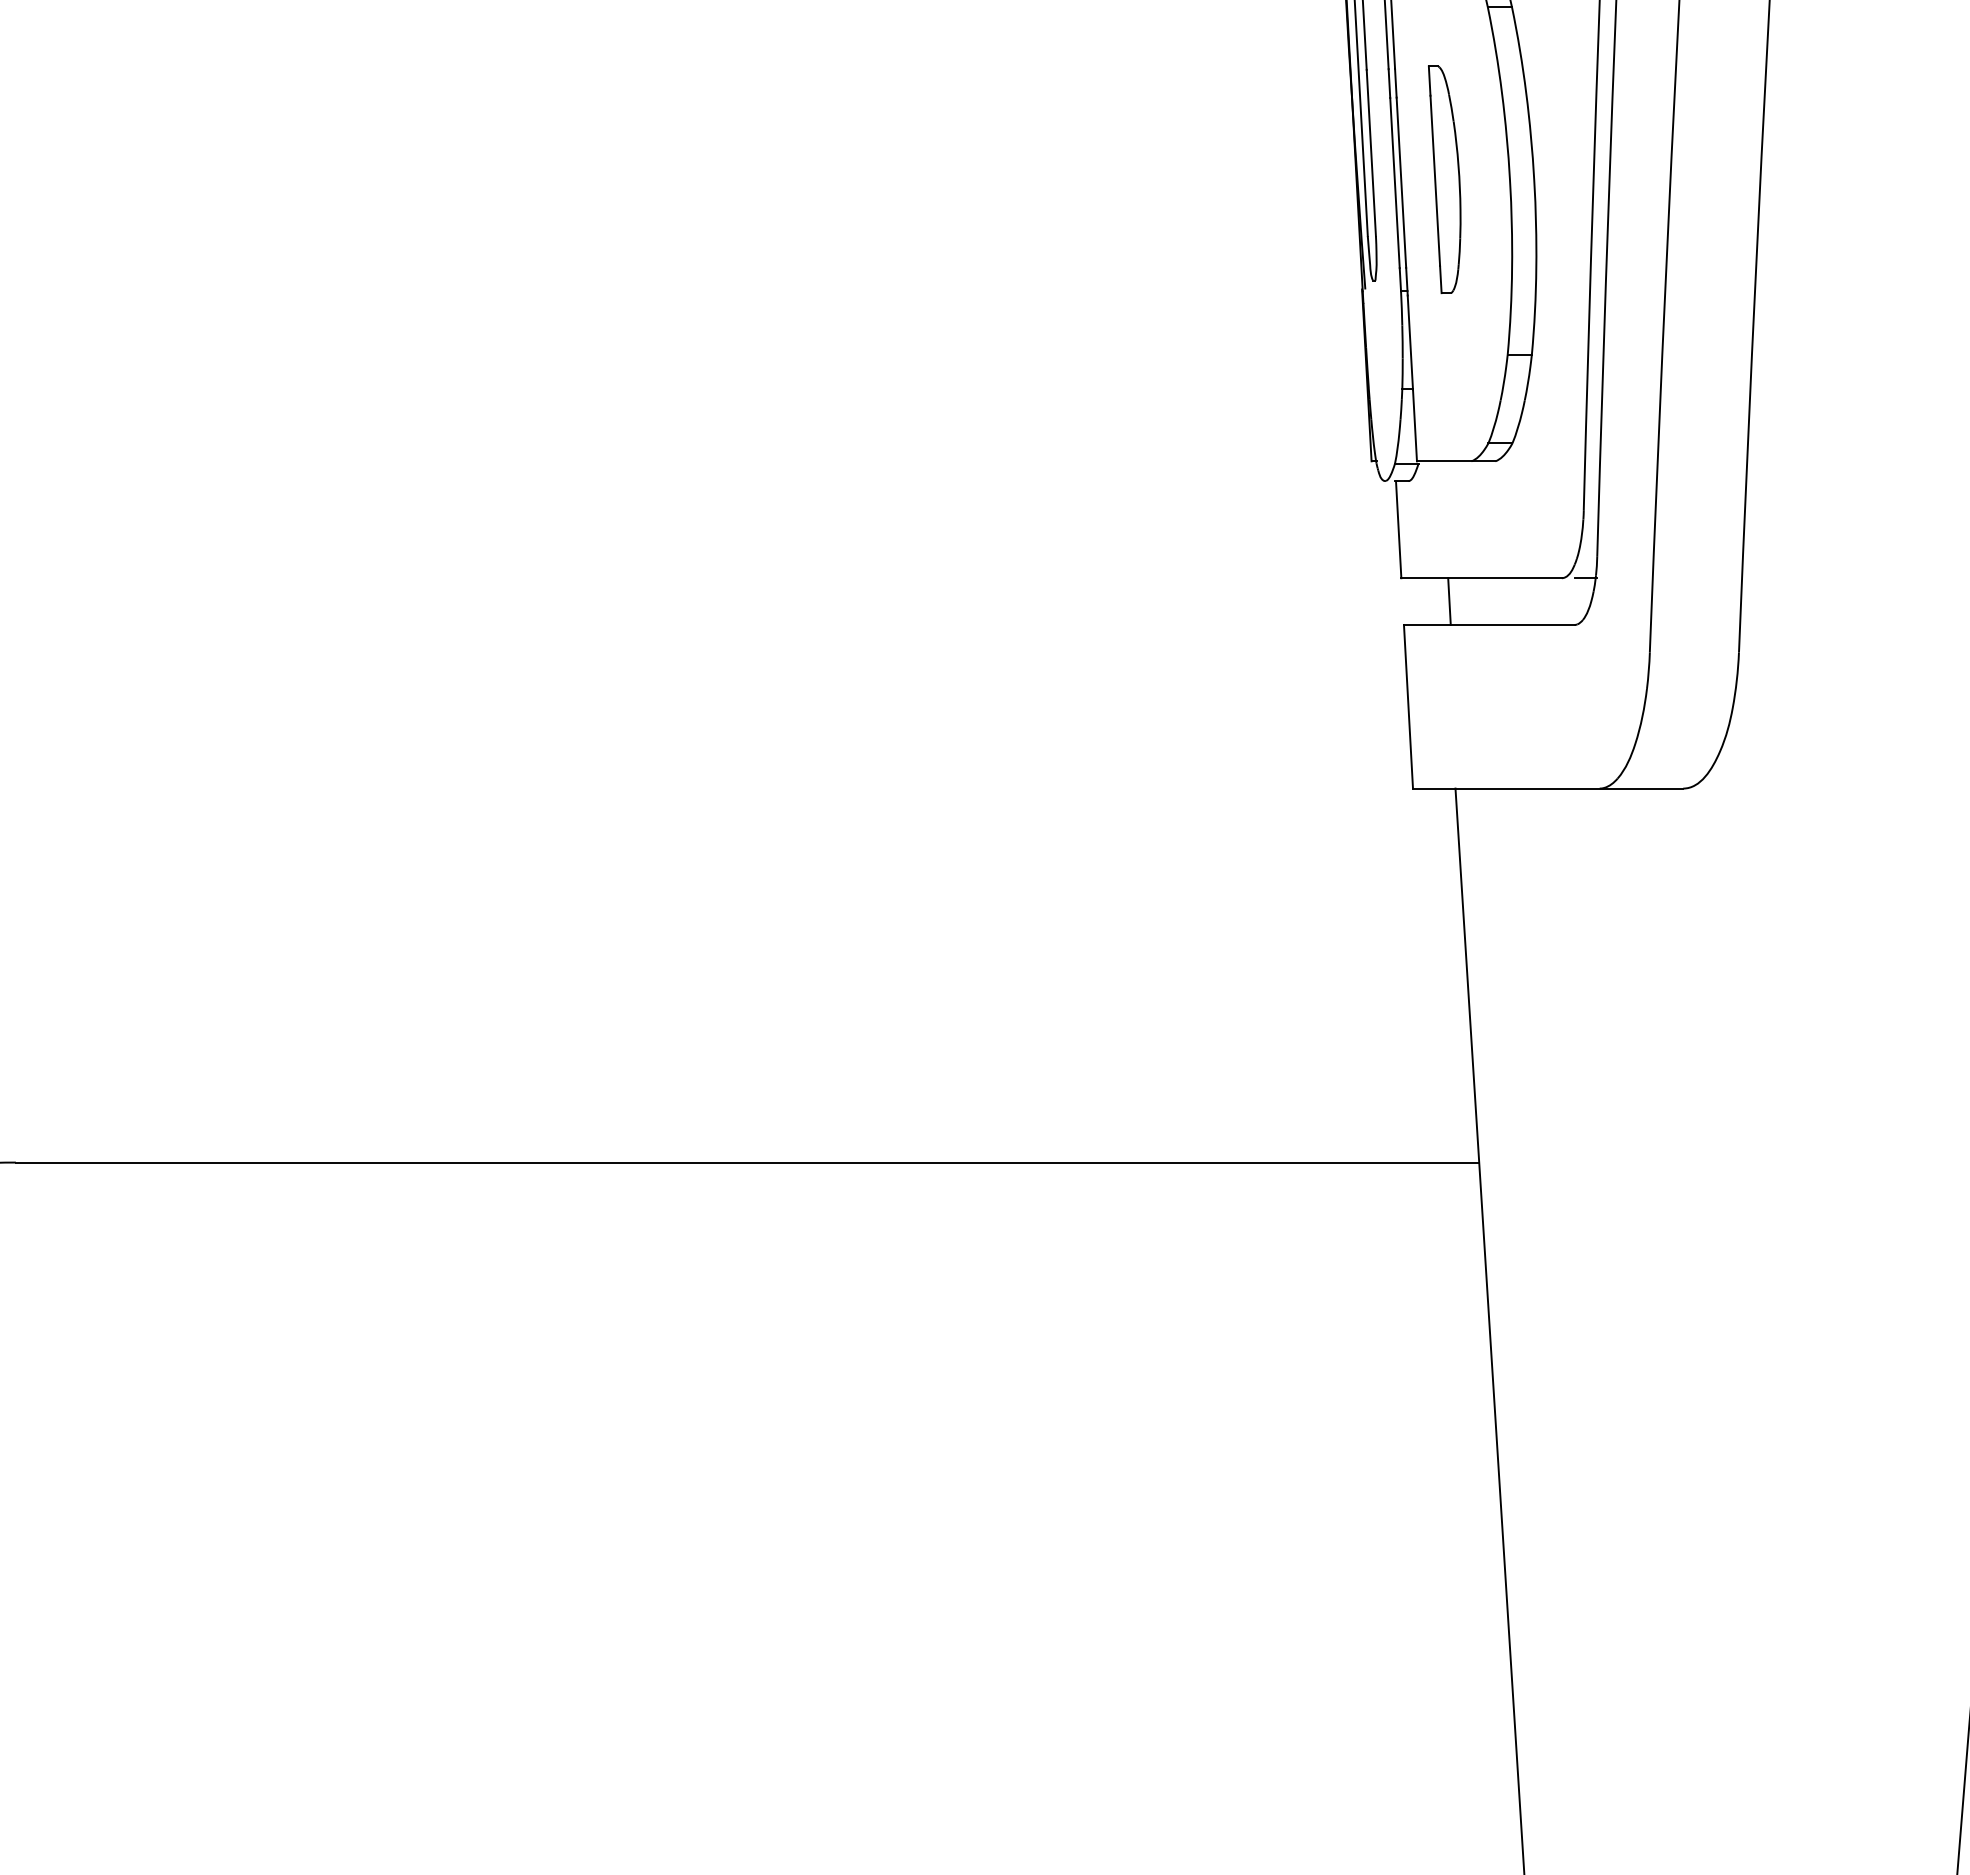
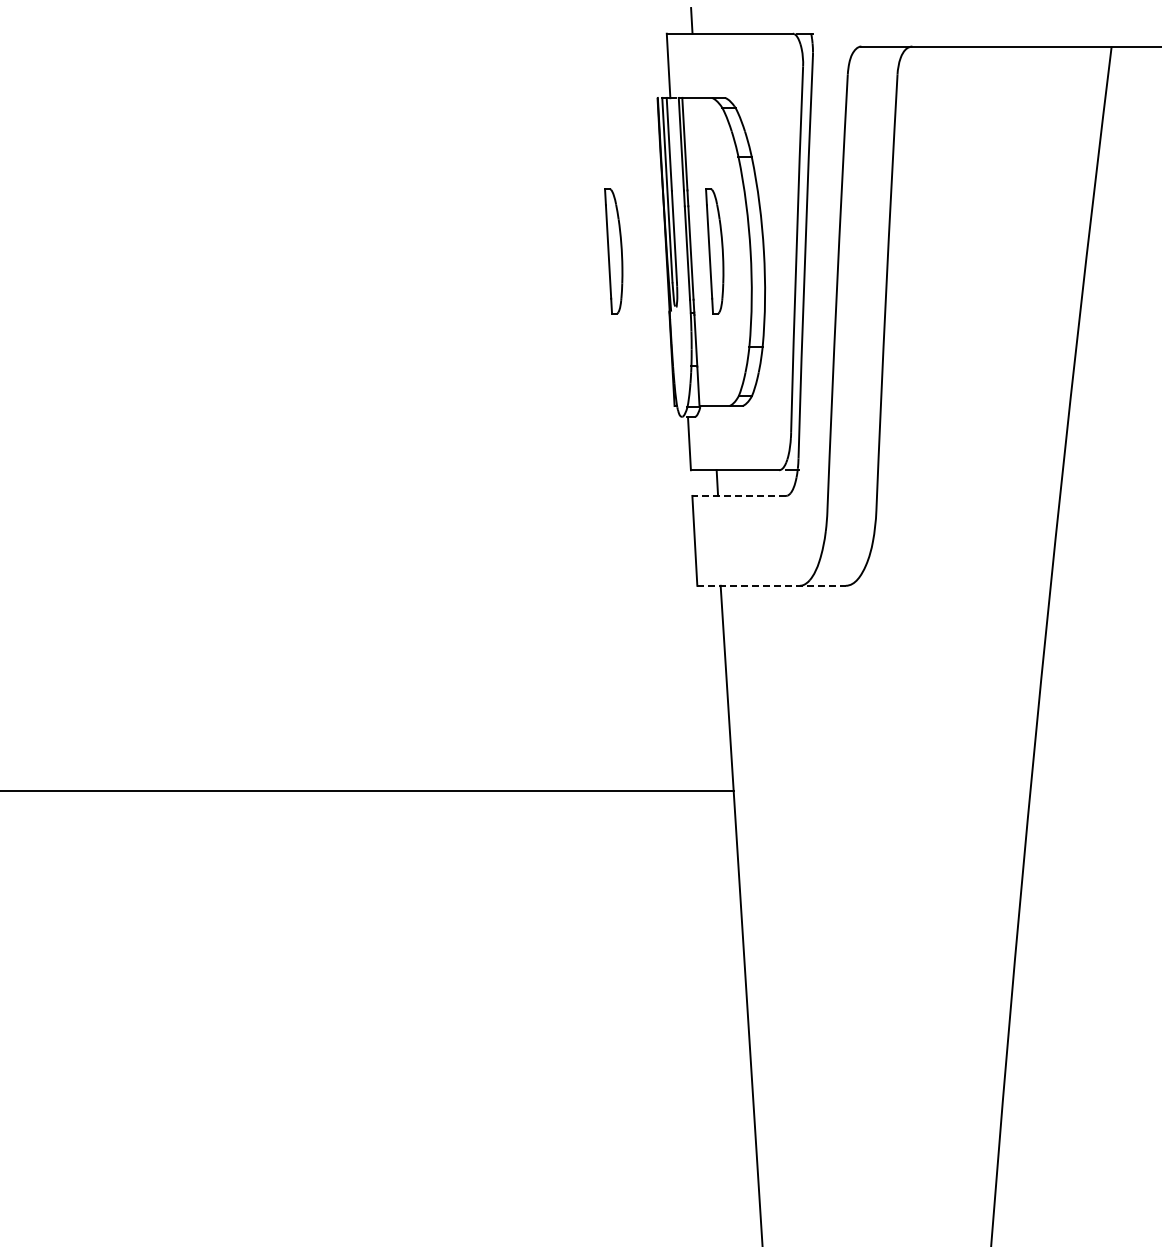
part: (1260, 179) -> (613, 251), added
line: (1489, 624) -> (739, 495), solid -> dashed
line: (1549, 788) -> (772, 585), solid -> dashed

